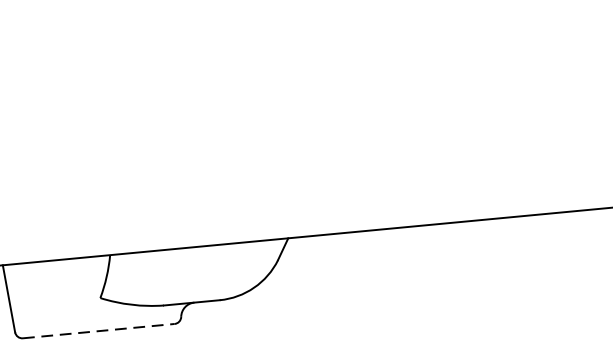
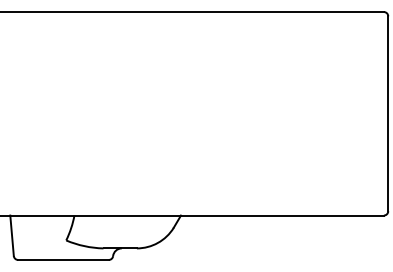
line: (98, 330) -> (63, 259), dashed -> solid

